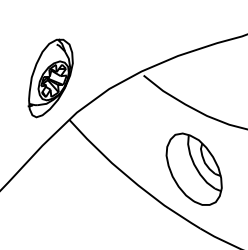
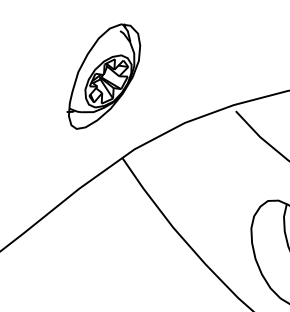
part: (50, 78) -> (104, 77), moved

